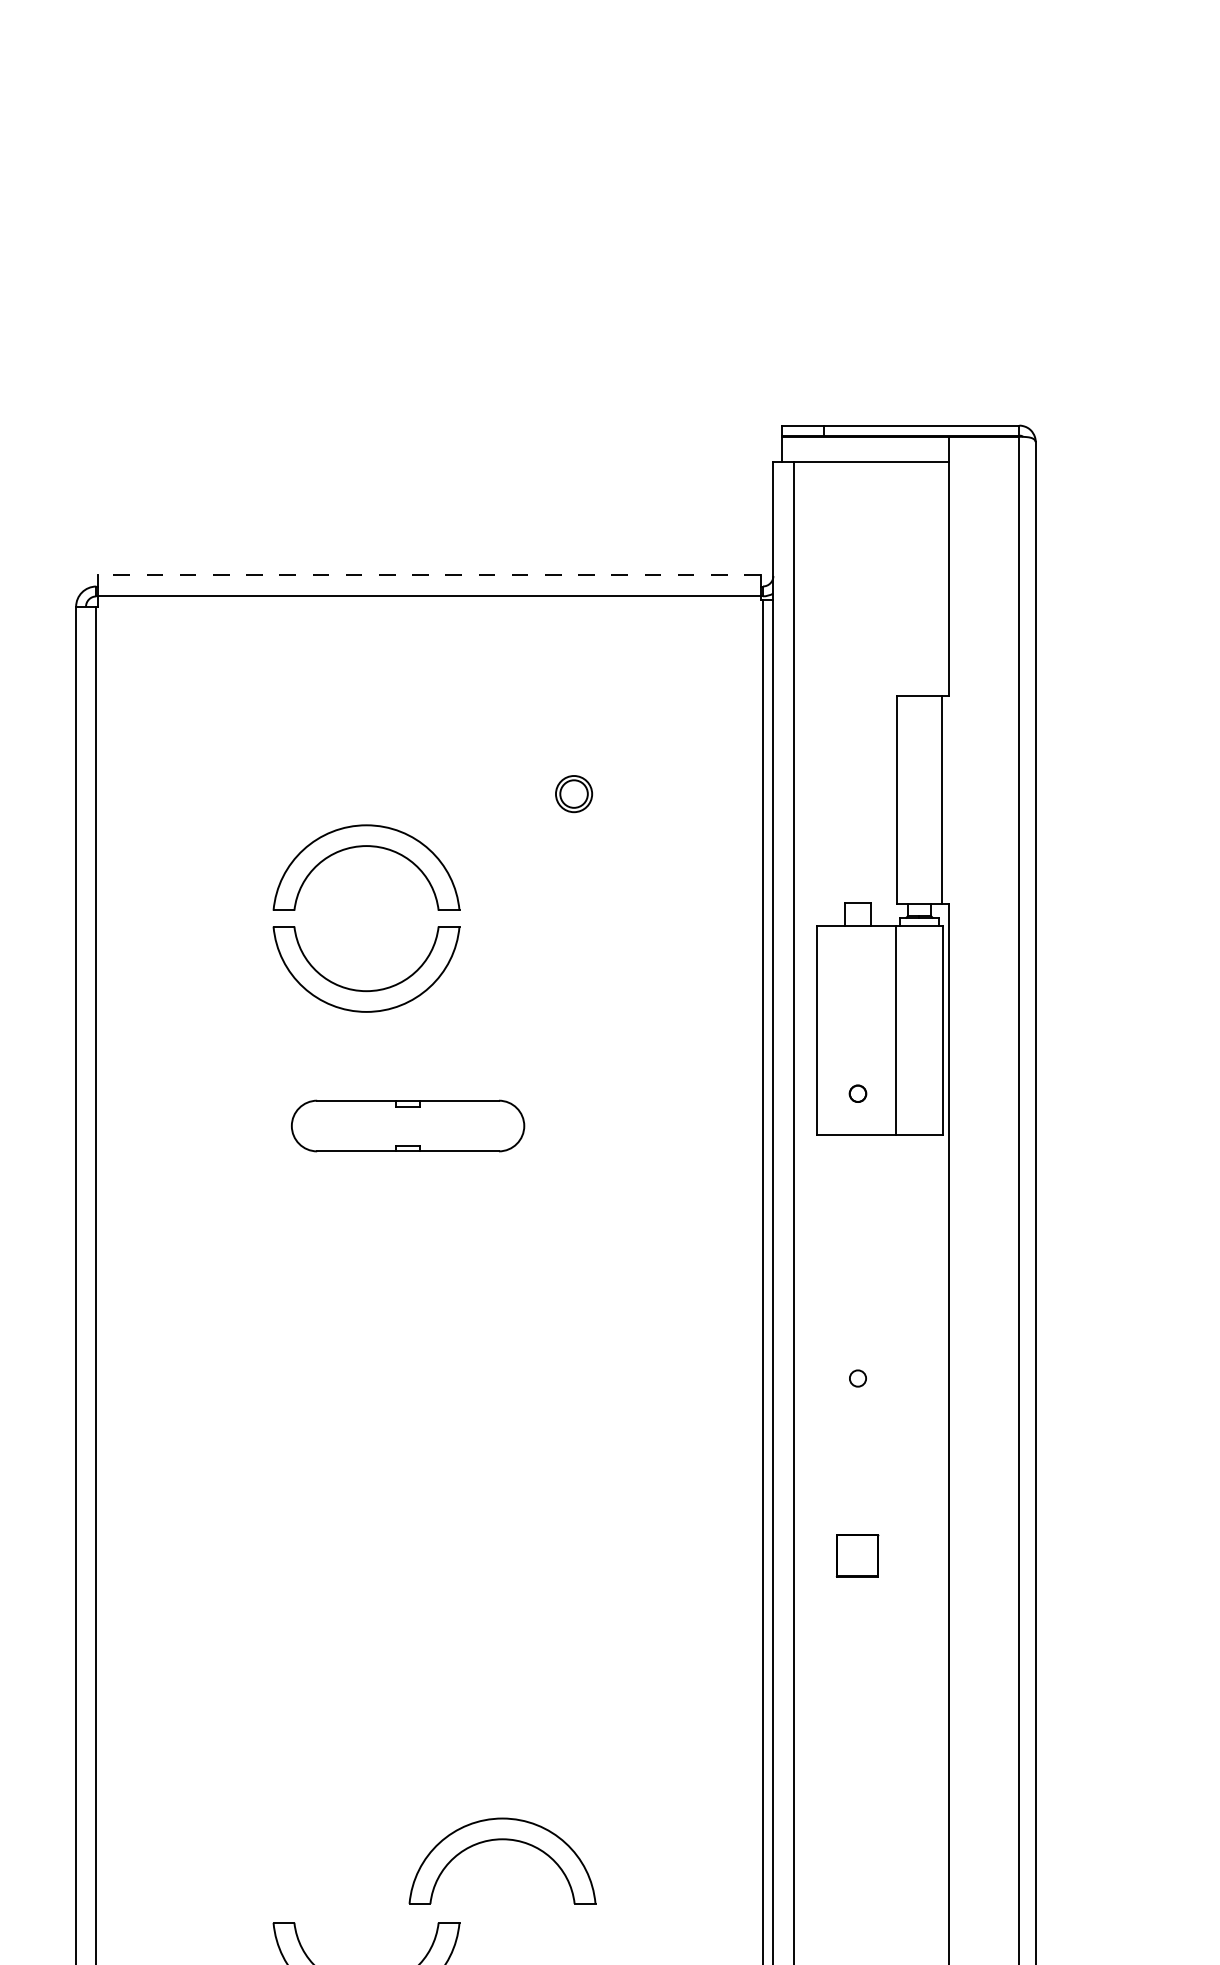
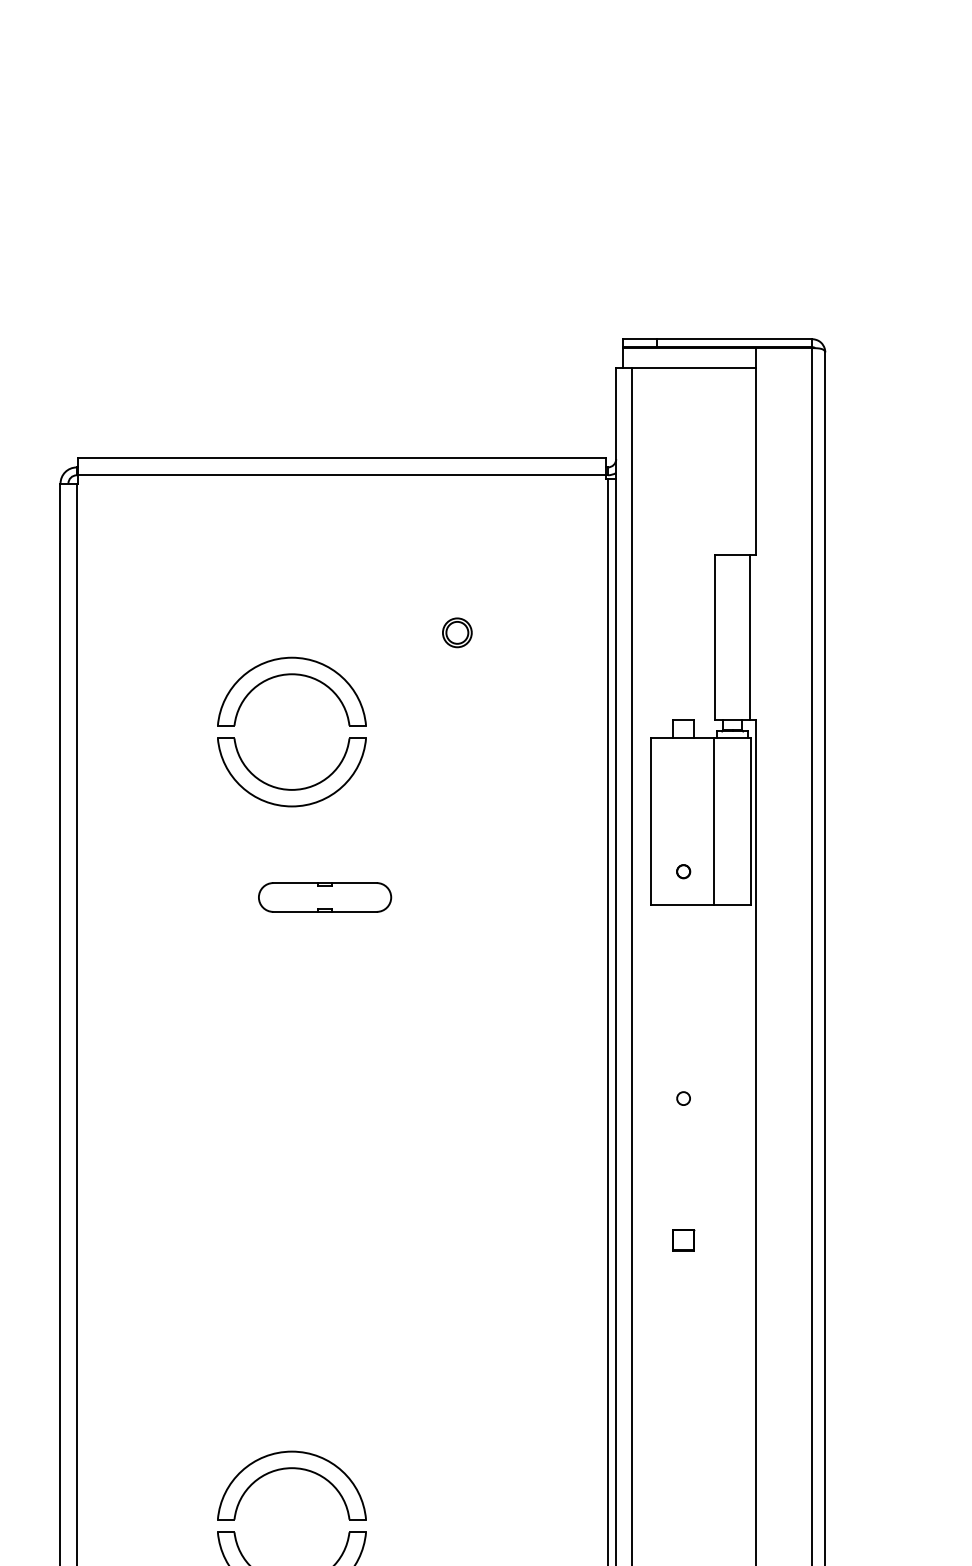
line: (429, 575) -> (342, 458), dashed -> solid
part: (407, 1126) -> (324, 897), size x0.71
part: (858, 1556) -> (684, 1240), size x0.62
part: (502, 1840) -> (291, 1469), moved

